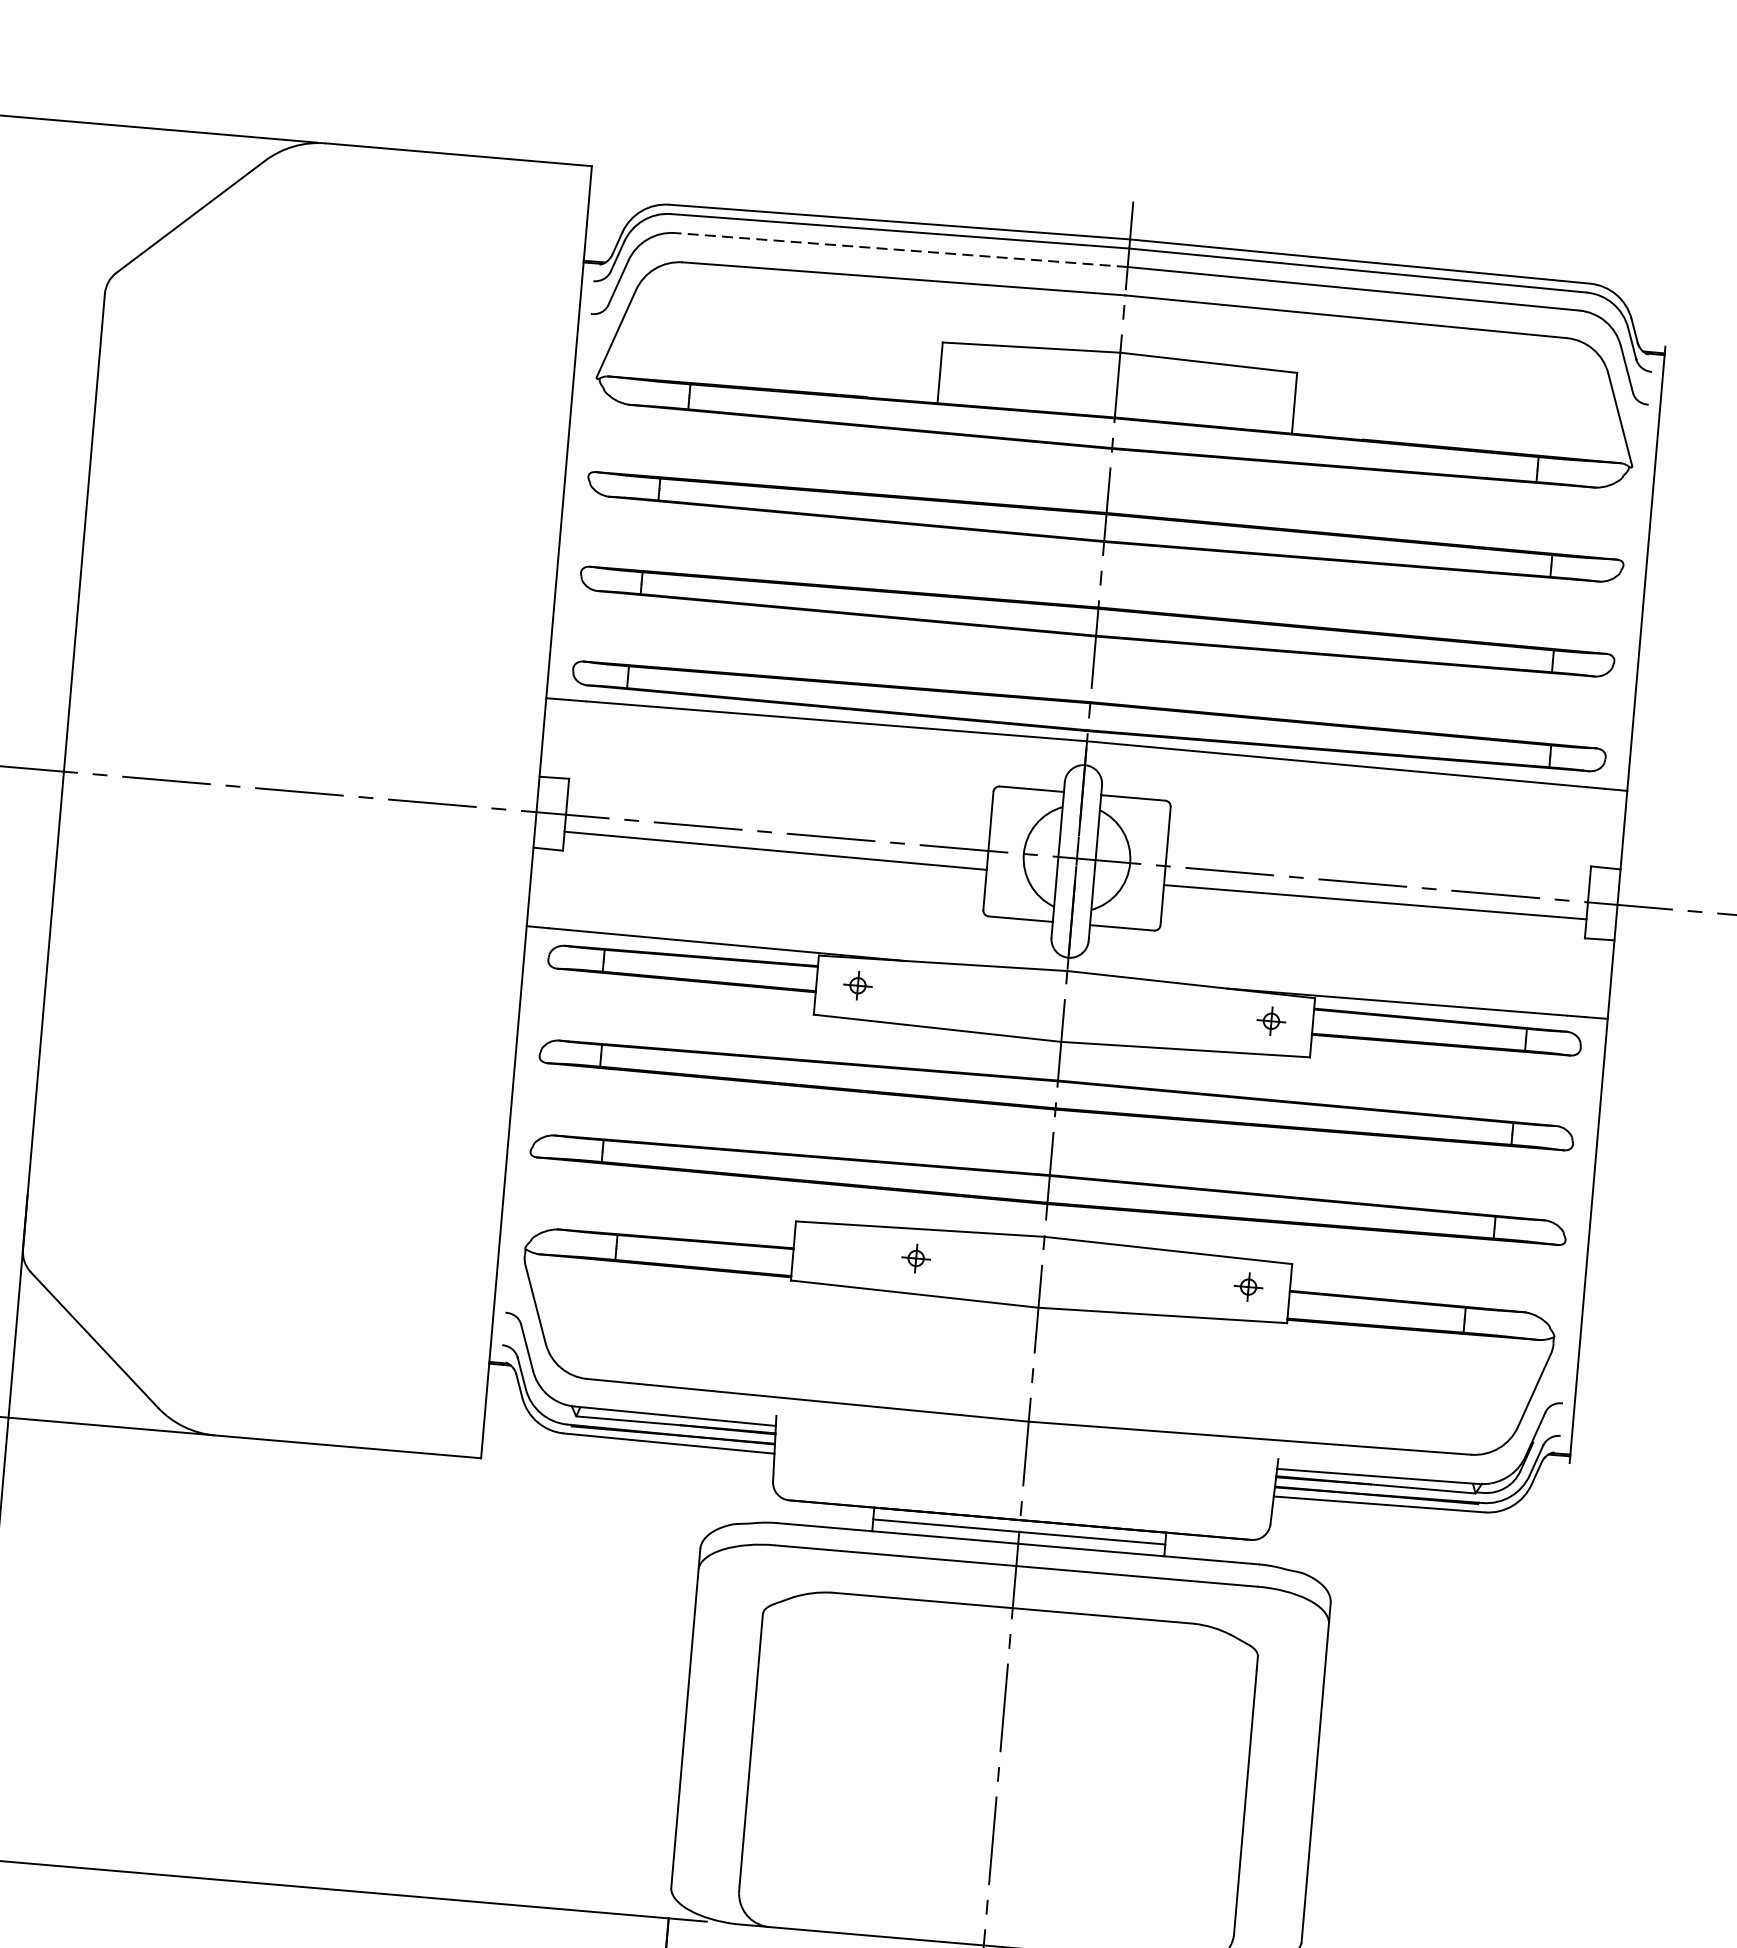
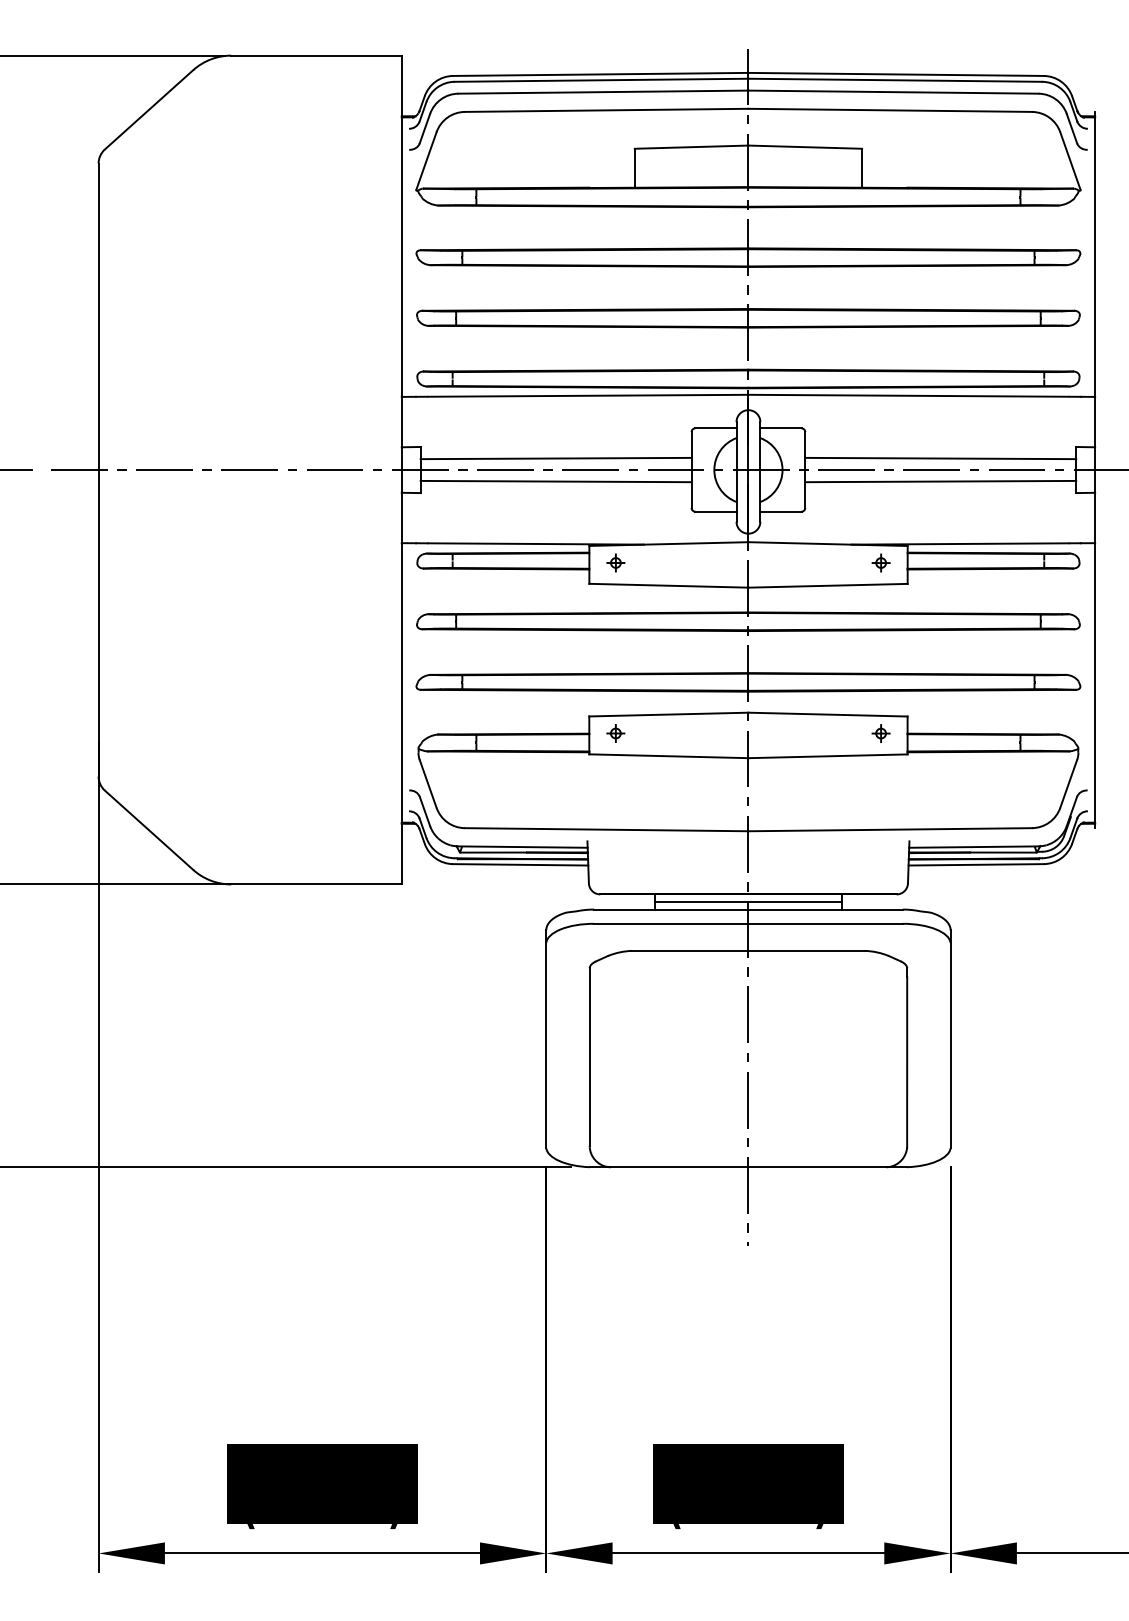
line: (899, 250) -> (602, 92), dashed -> solid
line: (777, 814) -> (555, 458), added
line: (1377, 866) -> (940, 458), added
part: (915, 1258) -> (615, 733), moved

